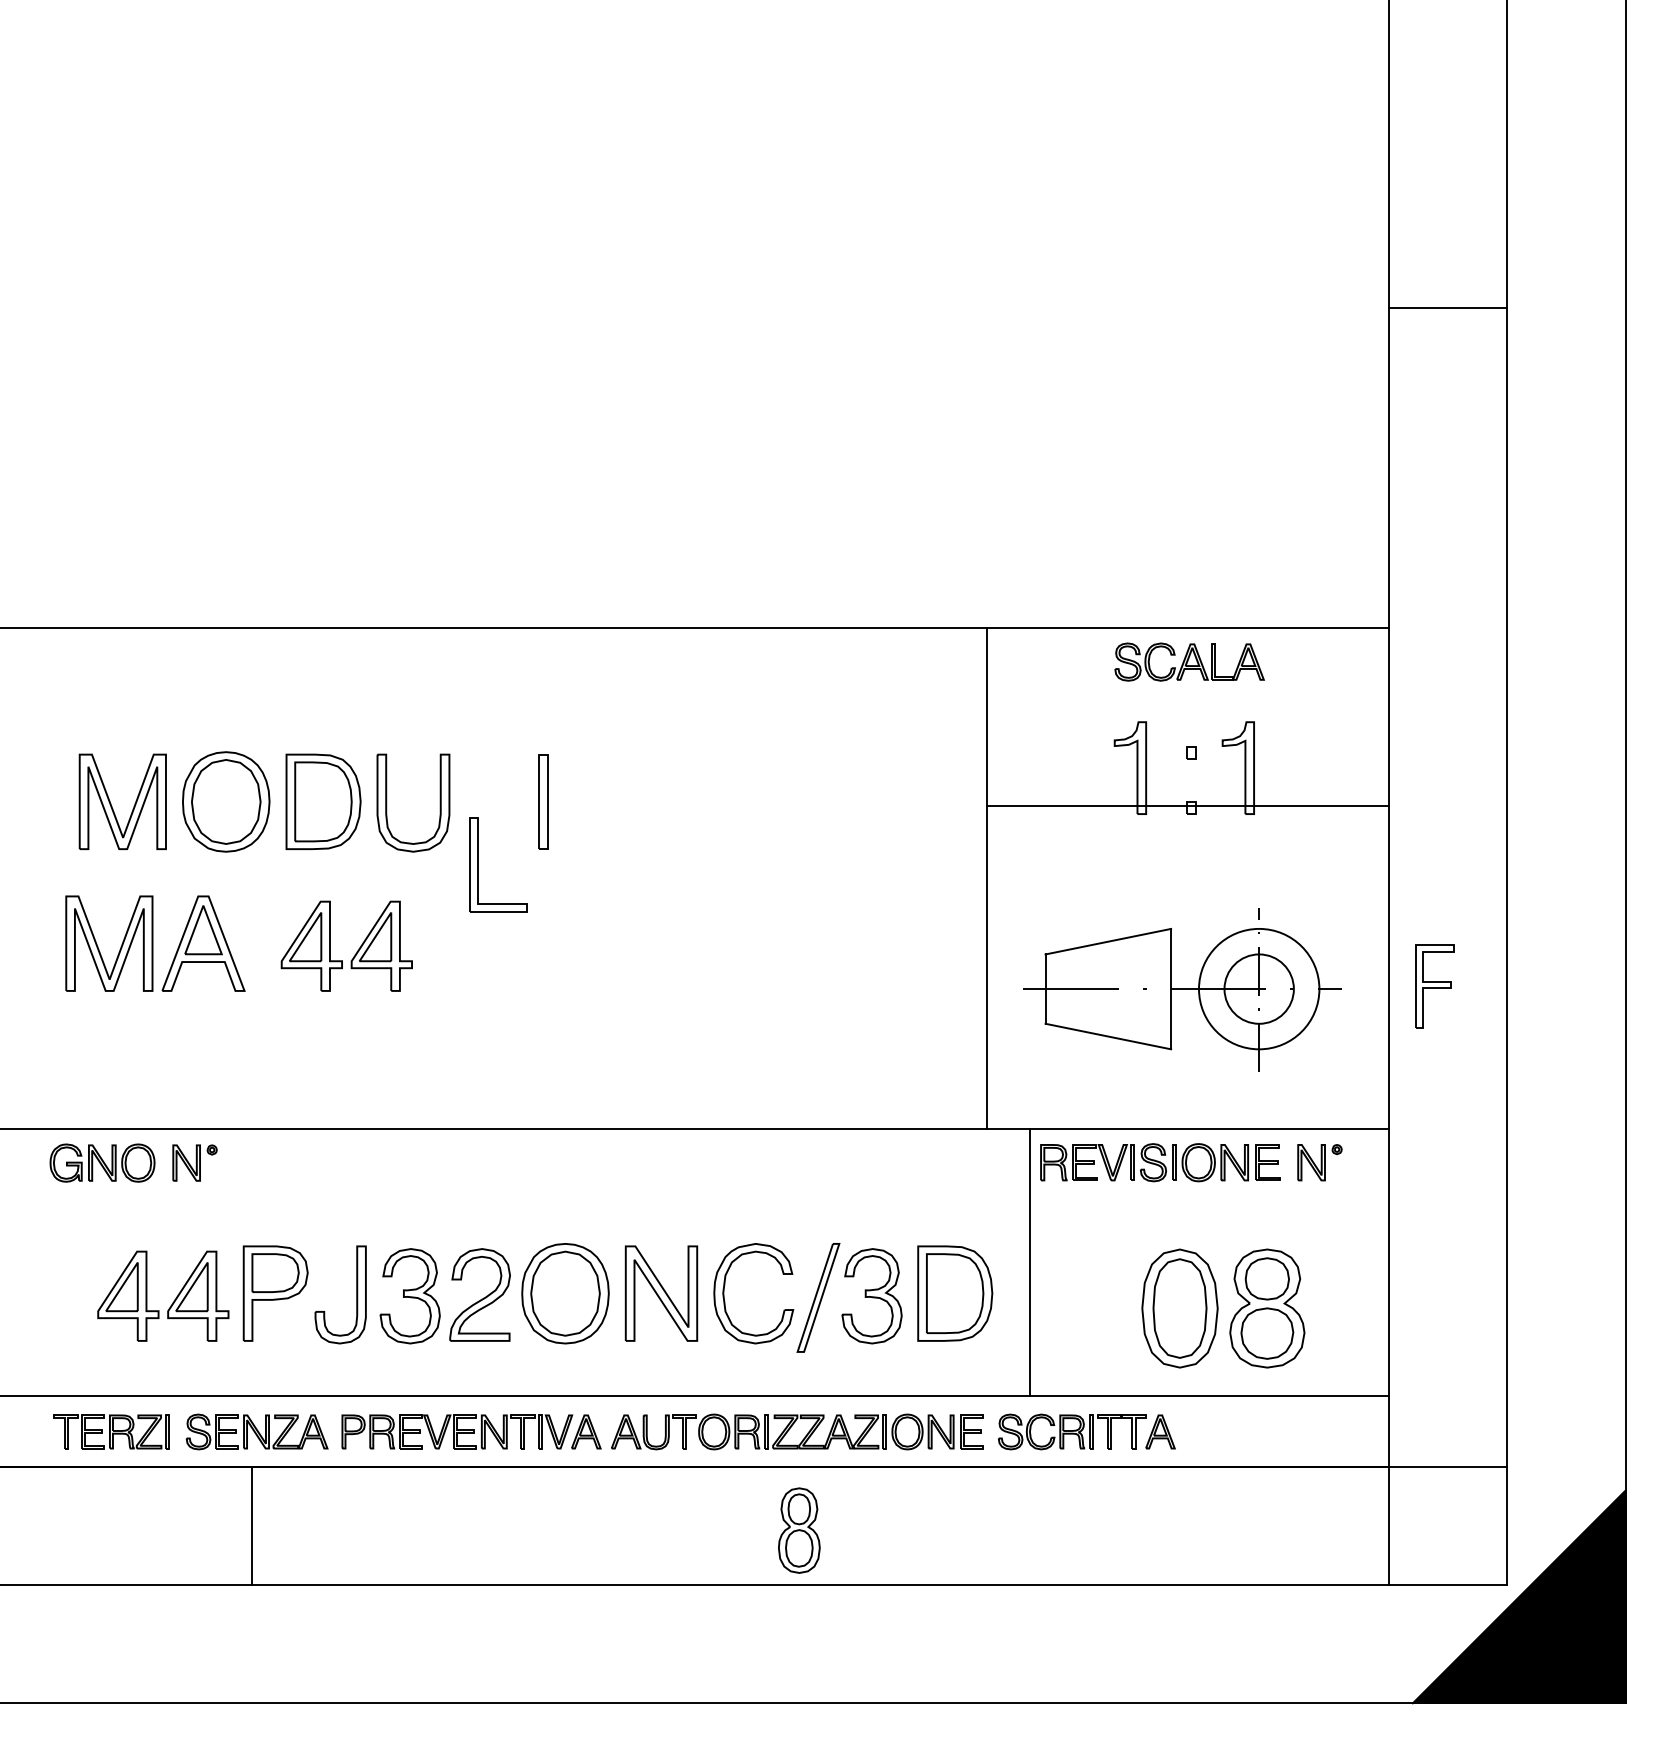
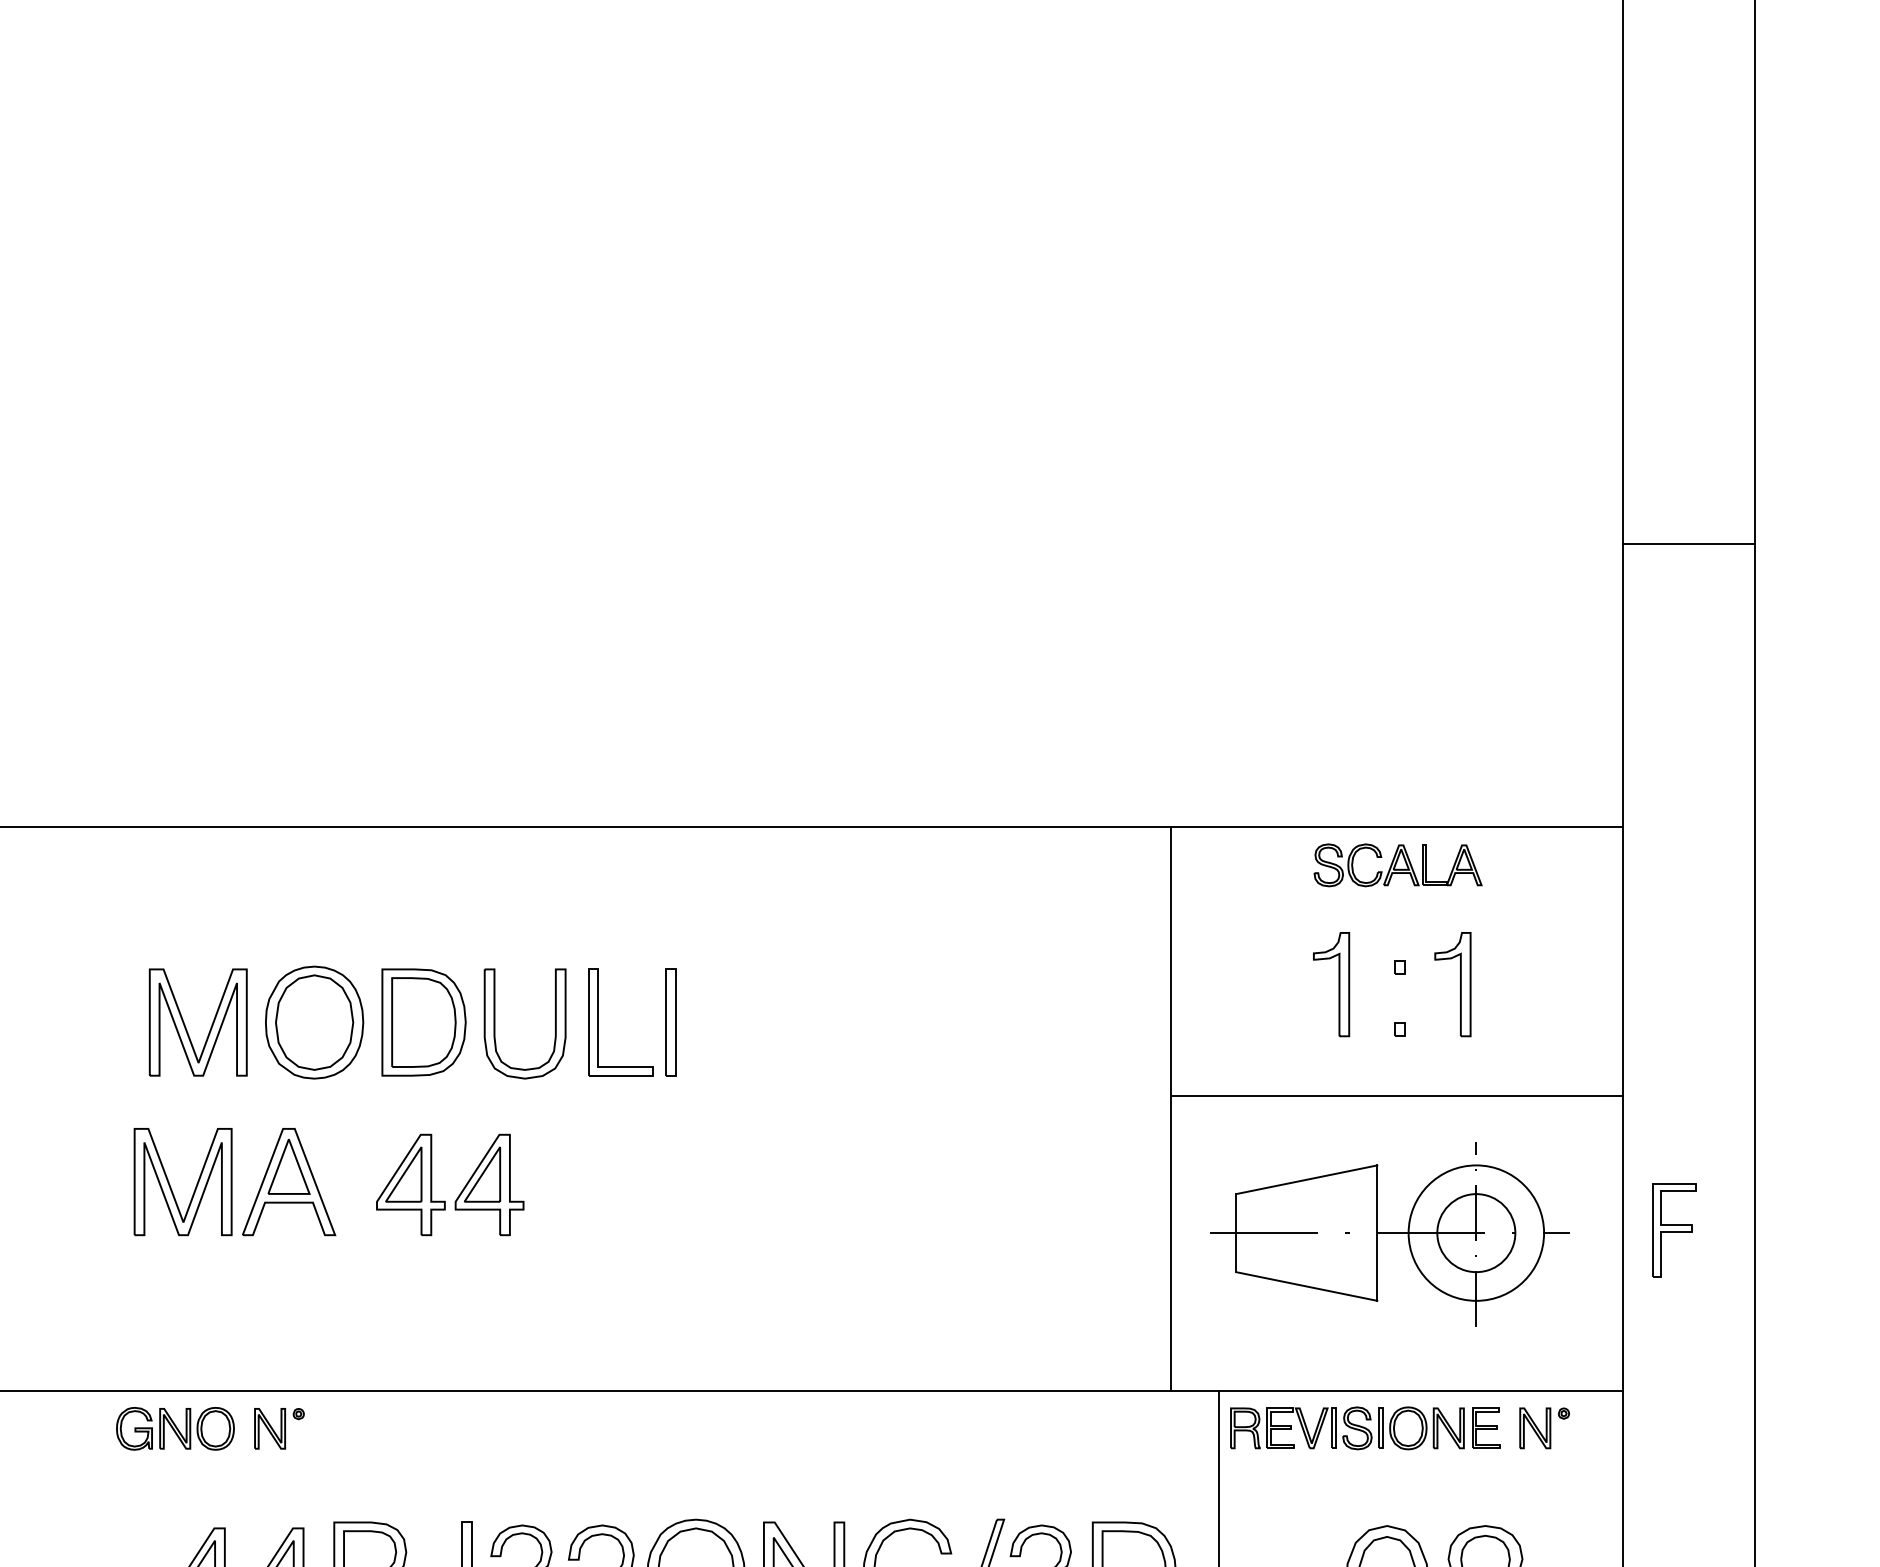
line: (1448, 308) -> (1689, 544), moved
line: (1188, 806) -> (1396, 1096), moved
part: (478, 864) -> (598, 1022), moved

